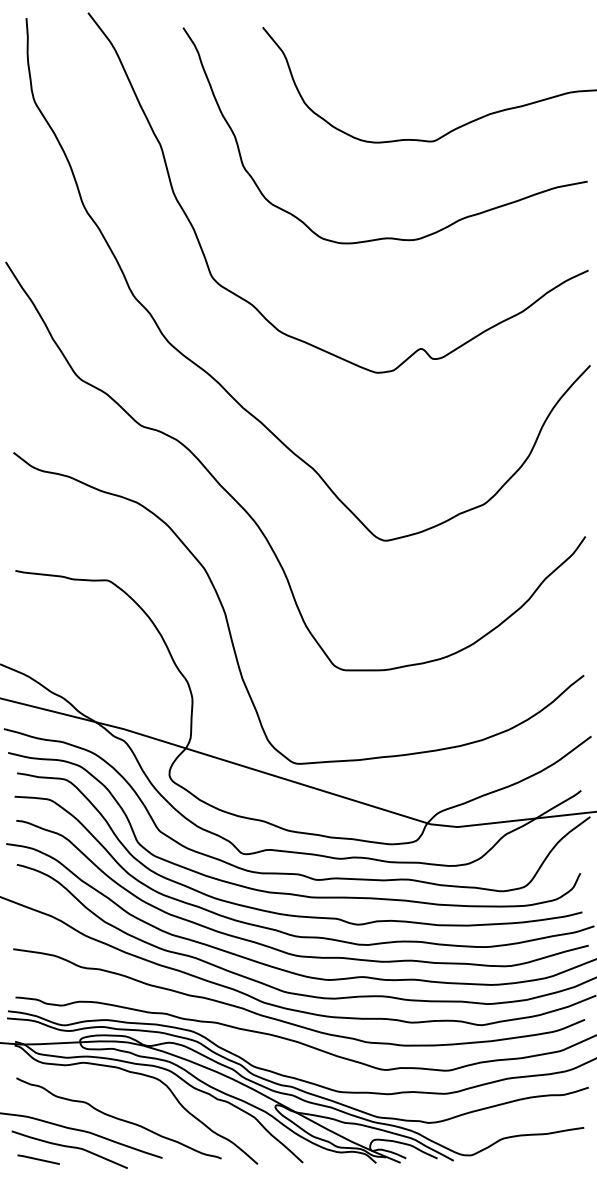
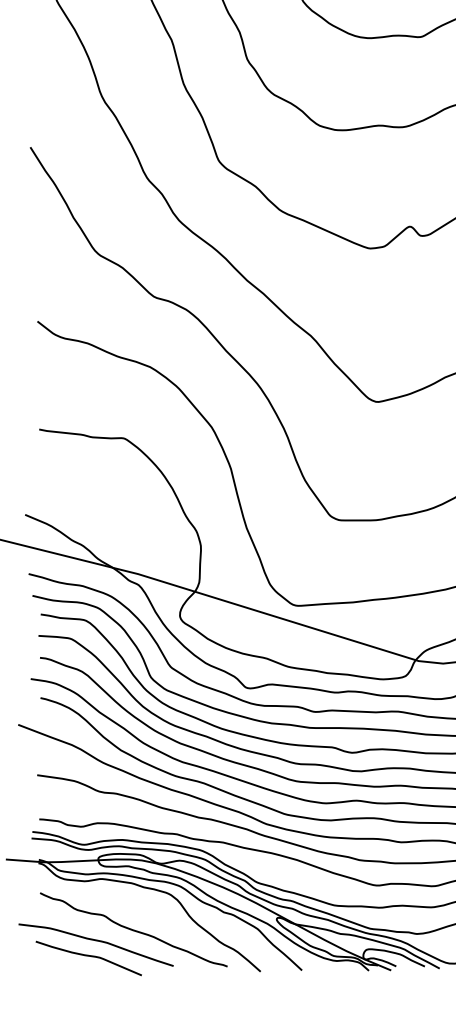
line: (38, 1159) -> (60, 967), removed

